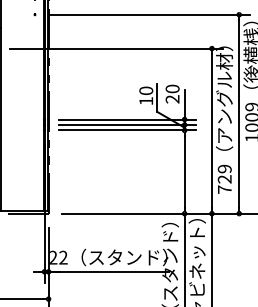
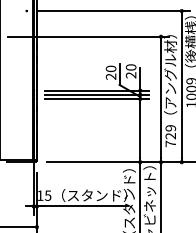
text: (145, 100) -> (110, 76), 10 -> 20
text: (58, 257) -> (44, 195), 22 -> 15

